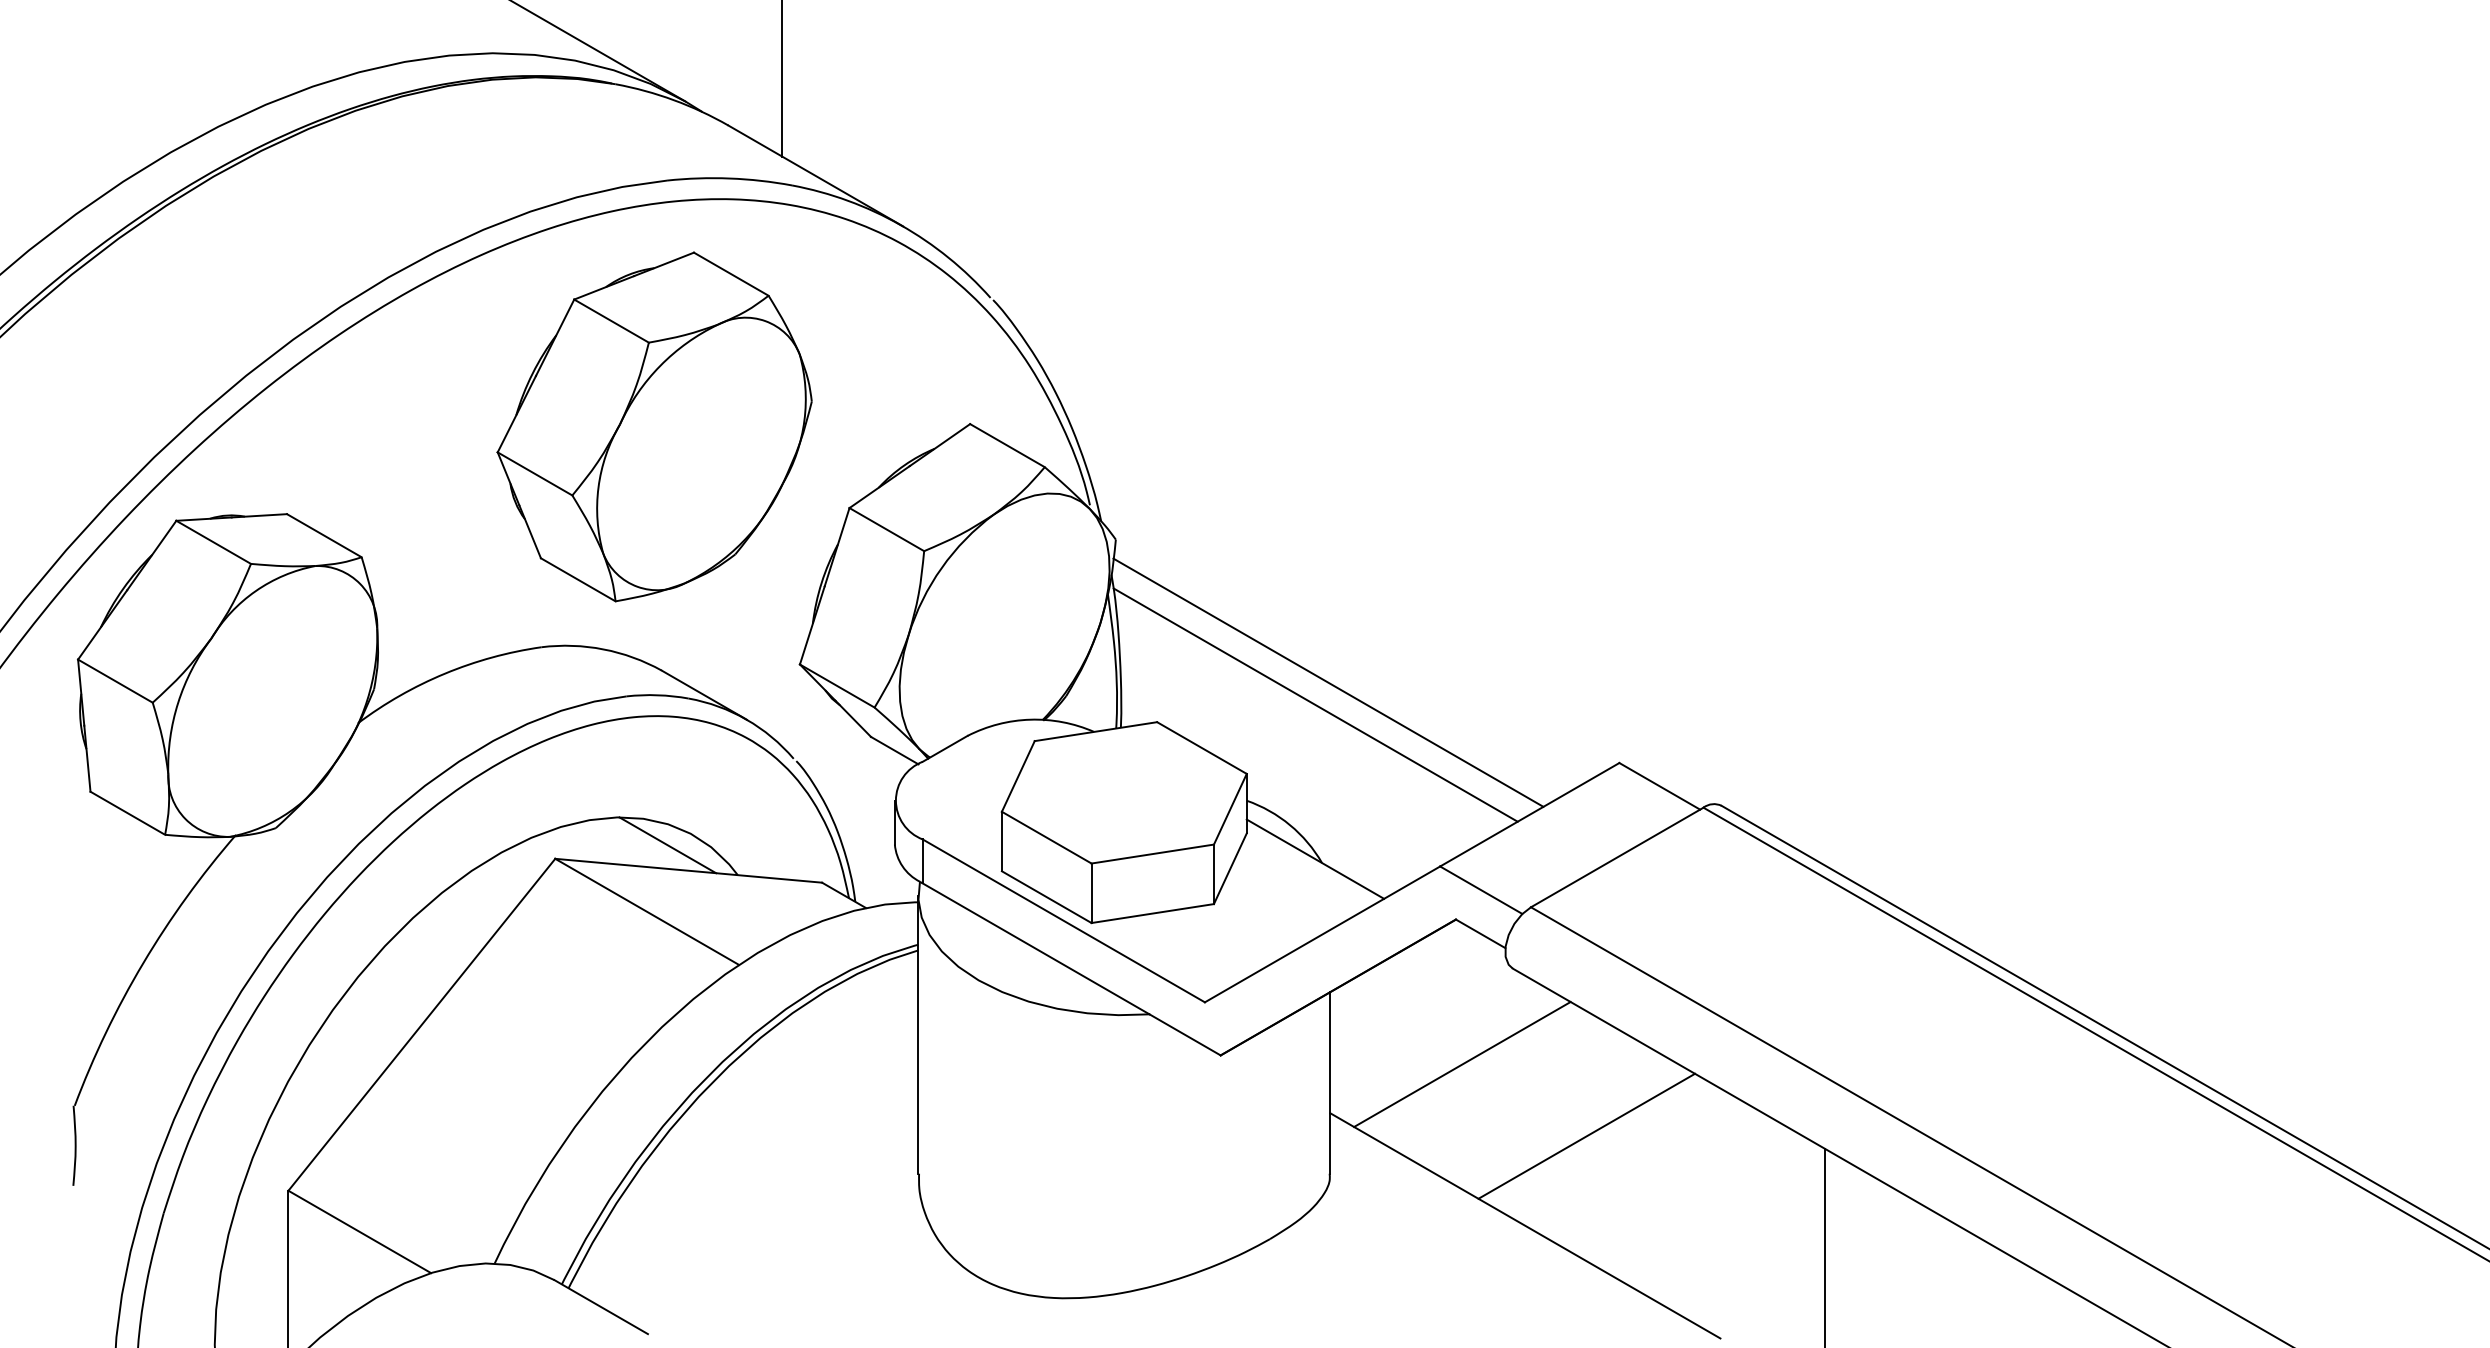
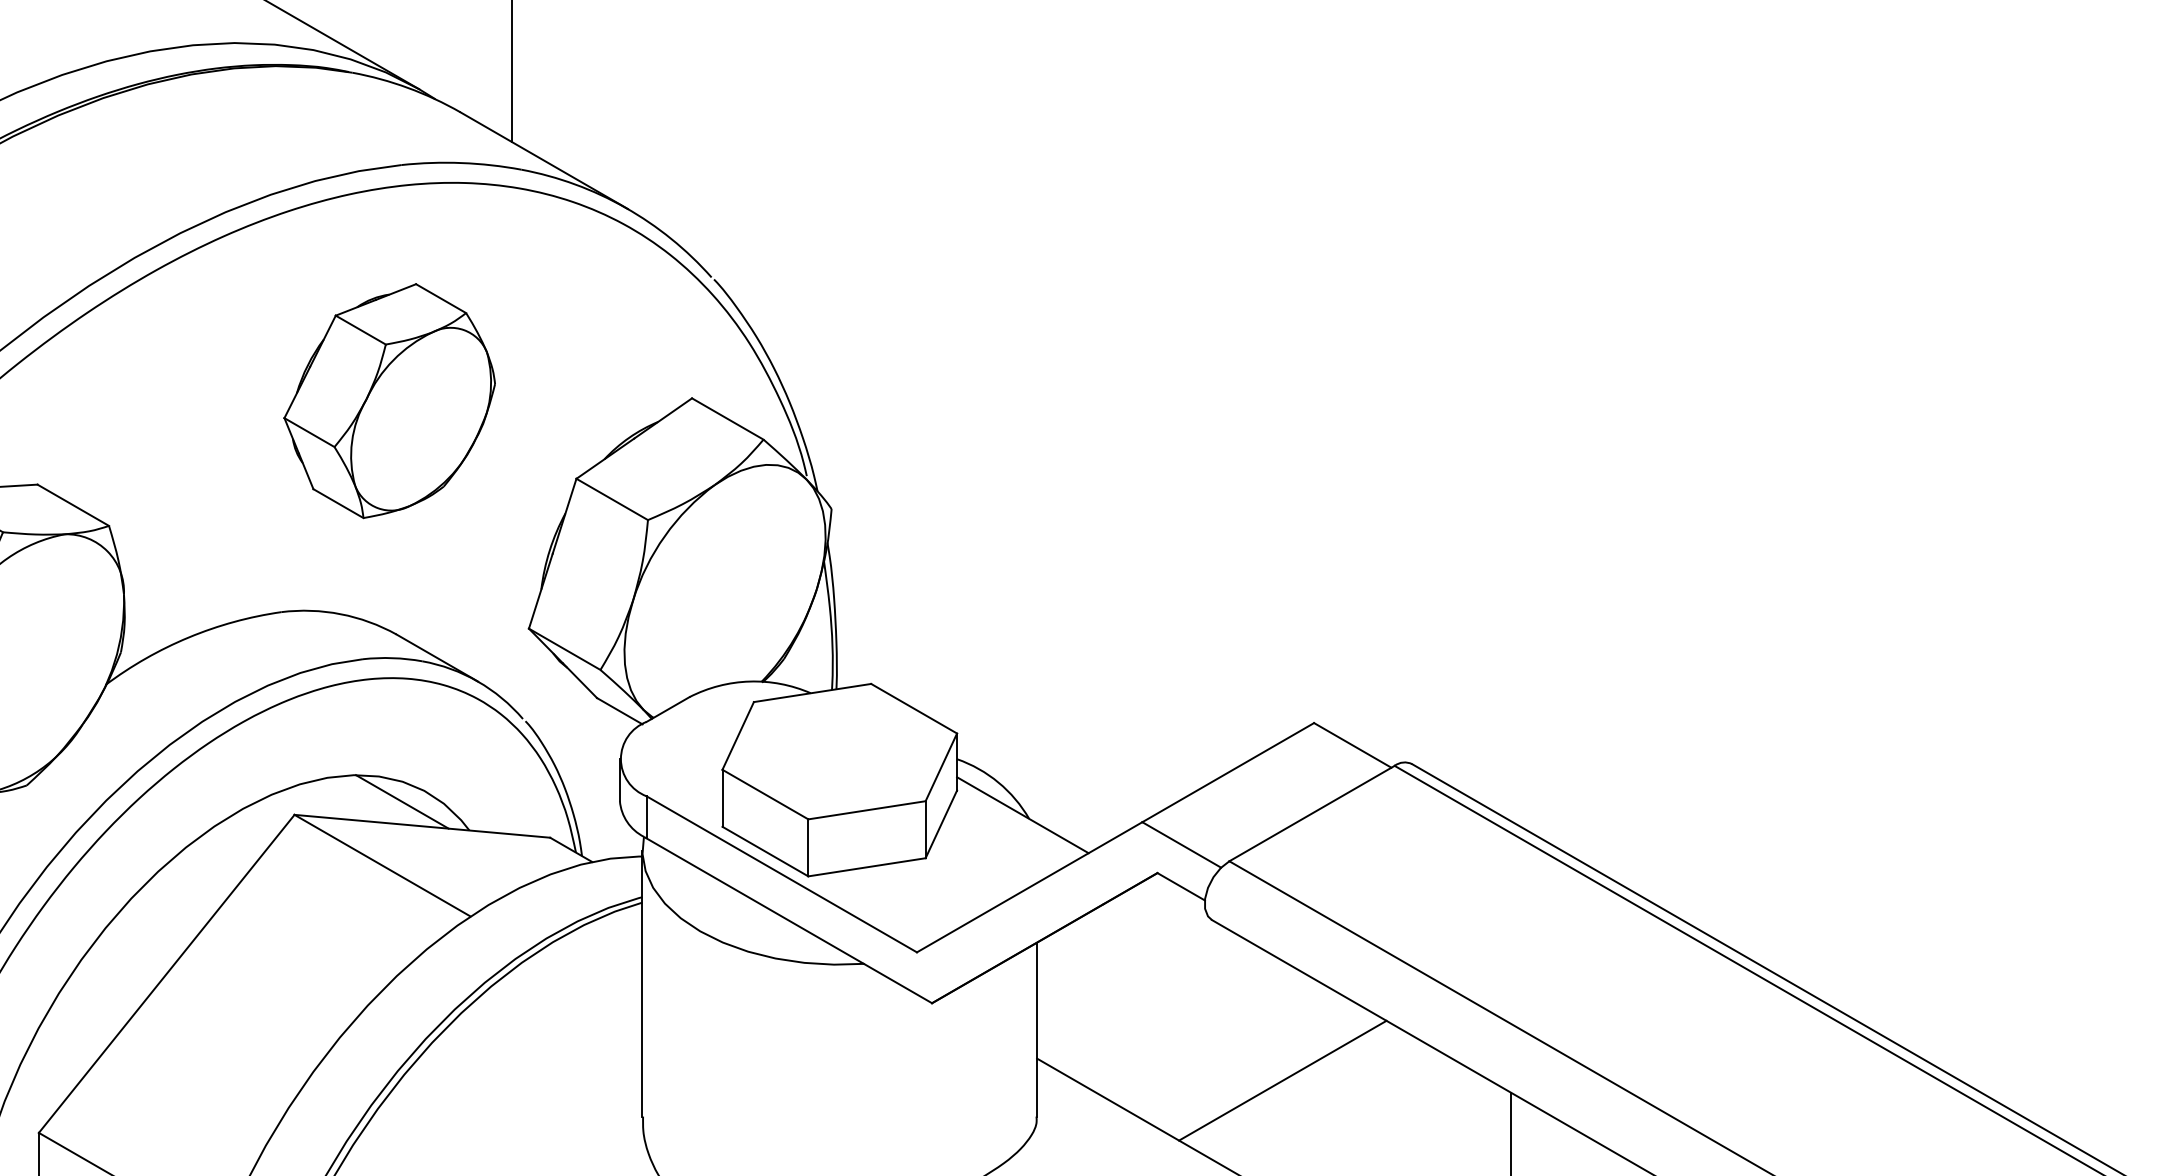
part: (654, 426) -> (389, 400), size x0.7
line: (1328, 682) -> (1035, 645), removed
line: (1315, 704) -> (1022, 667), removed
line: (1462, 1064) -> (1163, 1011), removed

